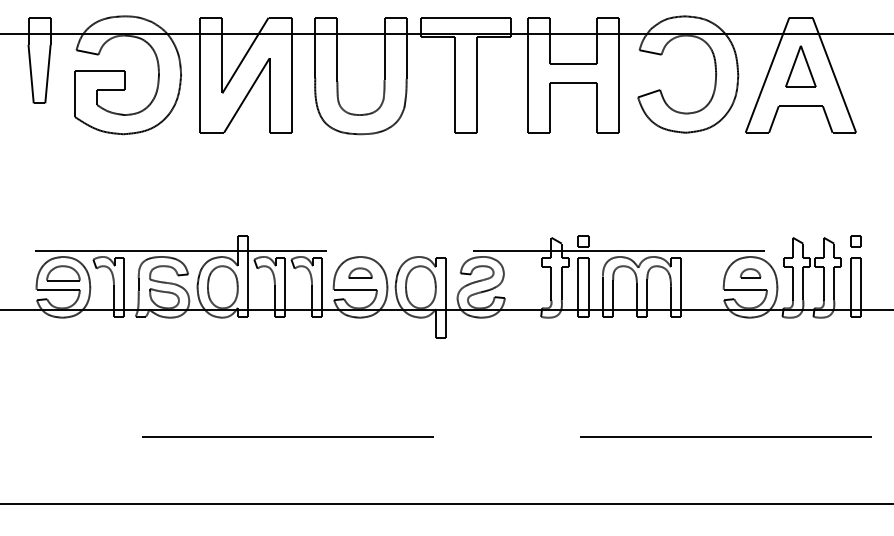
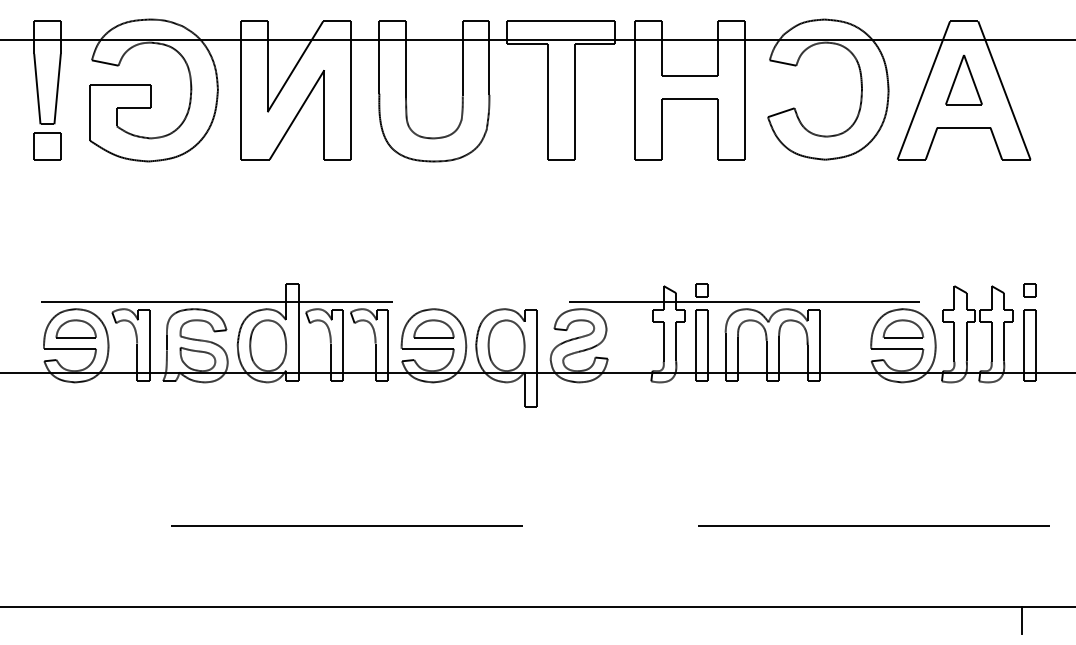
part: (39, 121) -> (47, 146), added
part: (360, 272) -> (433, 328), size x1.43
part: (750, 272) -> (903, 328), size x1.67
line: (849, 515) -> (1022, 620), added

